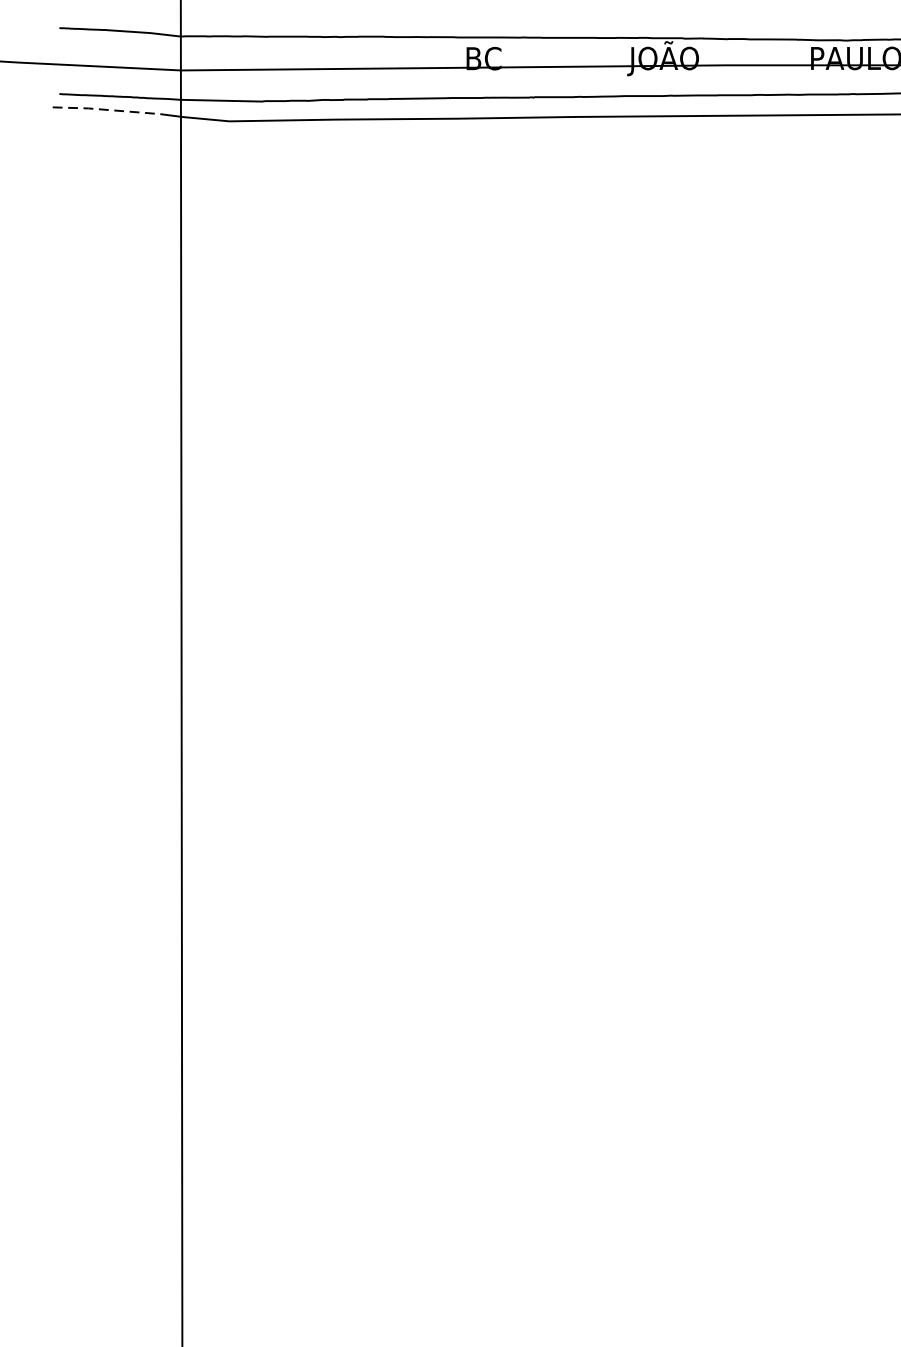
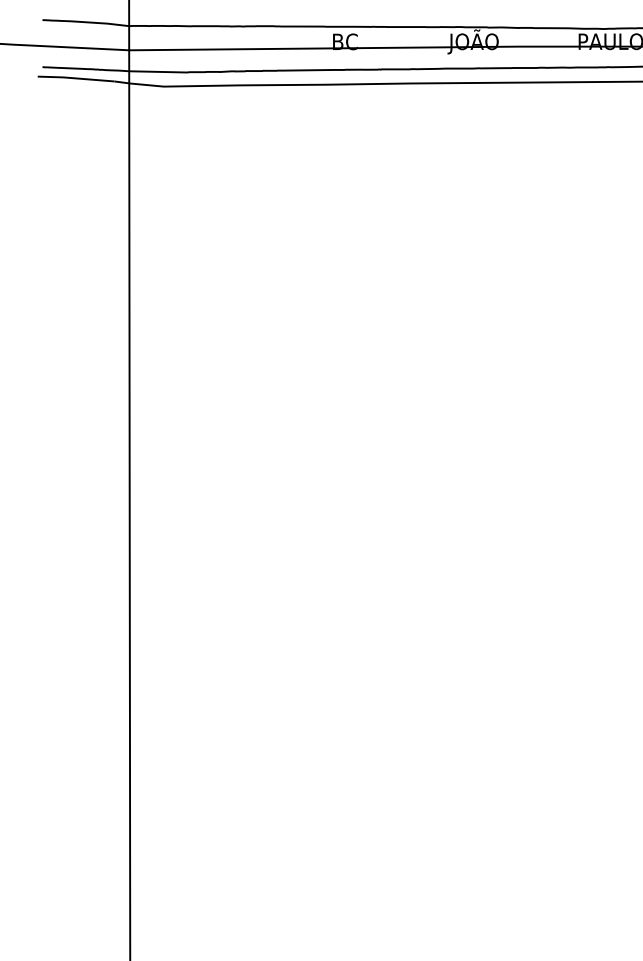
line: (107, 109) -> (76, 78), dashed -> solid

